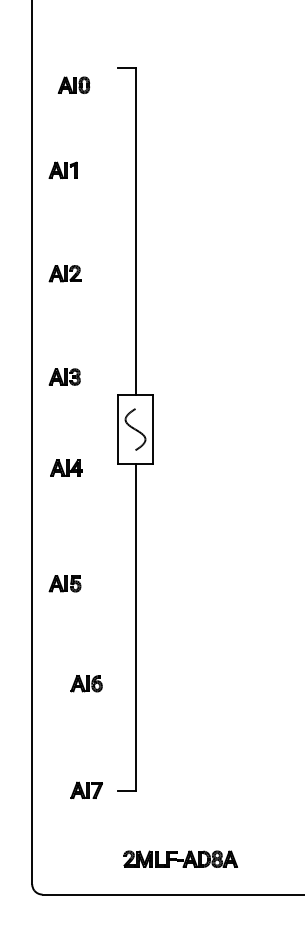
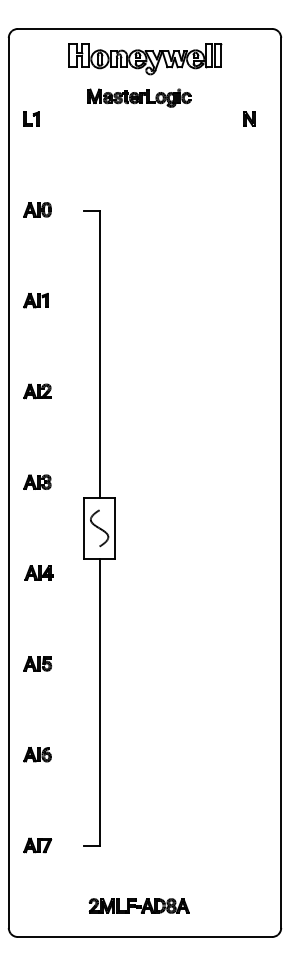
part: (73, 84) -> (37, 209), moved
part: (66, 467) -> (38, 572), moved
part: (86, 683) -> (37, 754), moved
part: (86, 790) -> (37, 845), moved

